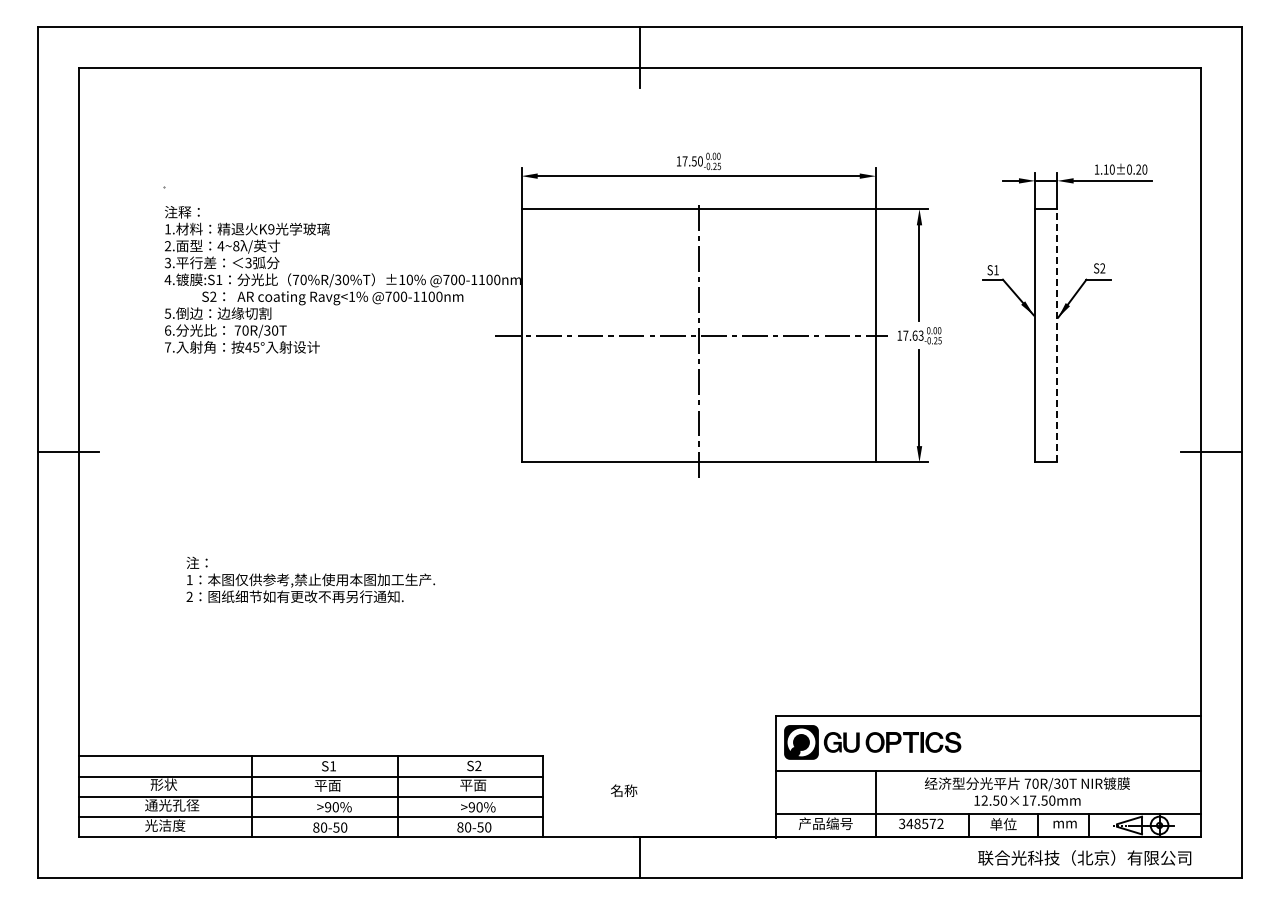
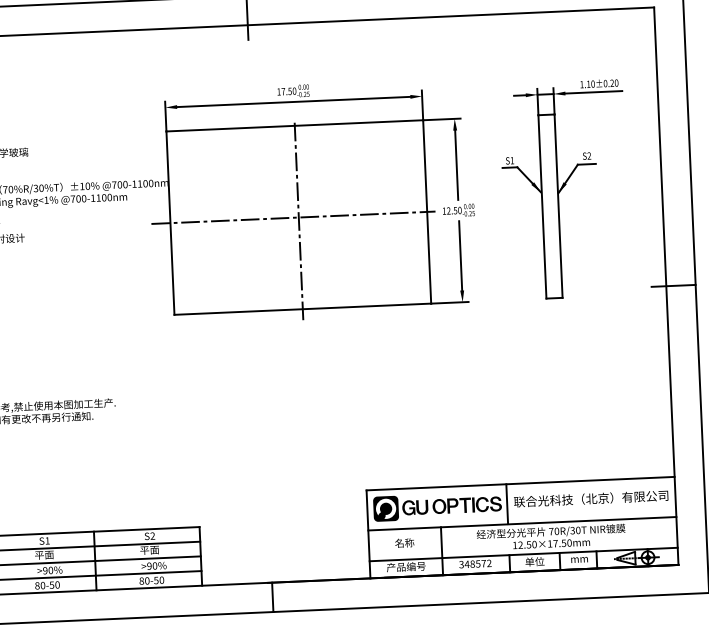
text: (913, 335) -> (454, 210), 17.63 -> 12.50
line: (1057, 335) -> (558, 206), dashed -> solid
line: (968, 742) -> (507, 503), added
text: (624, 790) -> (404, 542), moved
text: (1084, 857) -> (590, 498), moved

